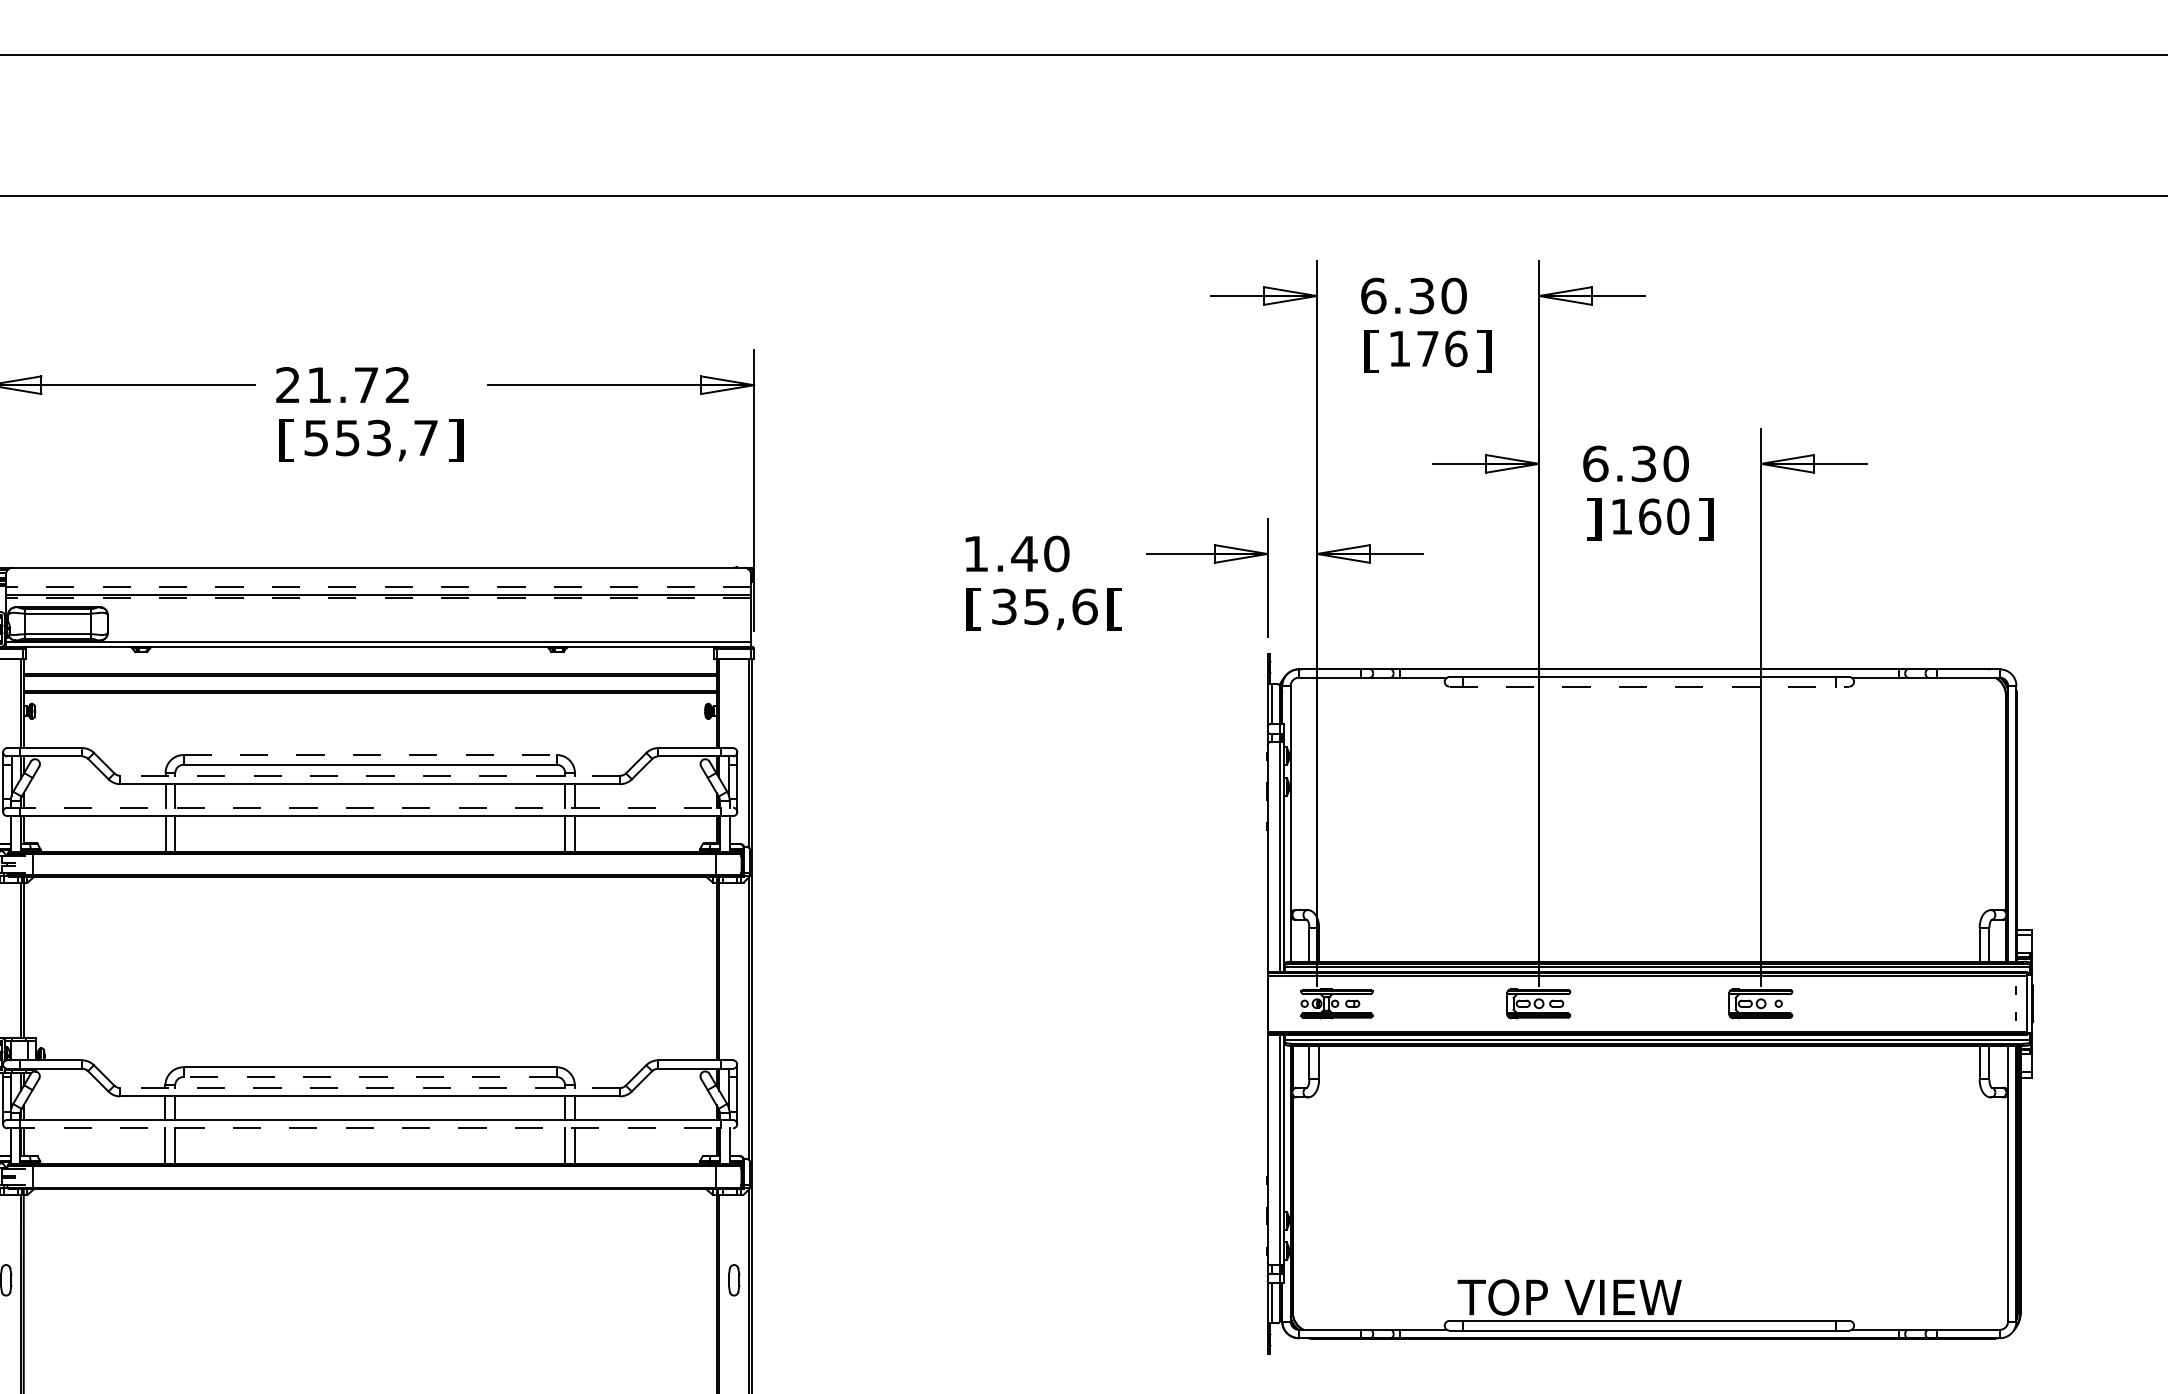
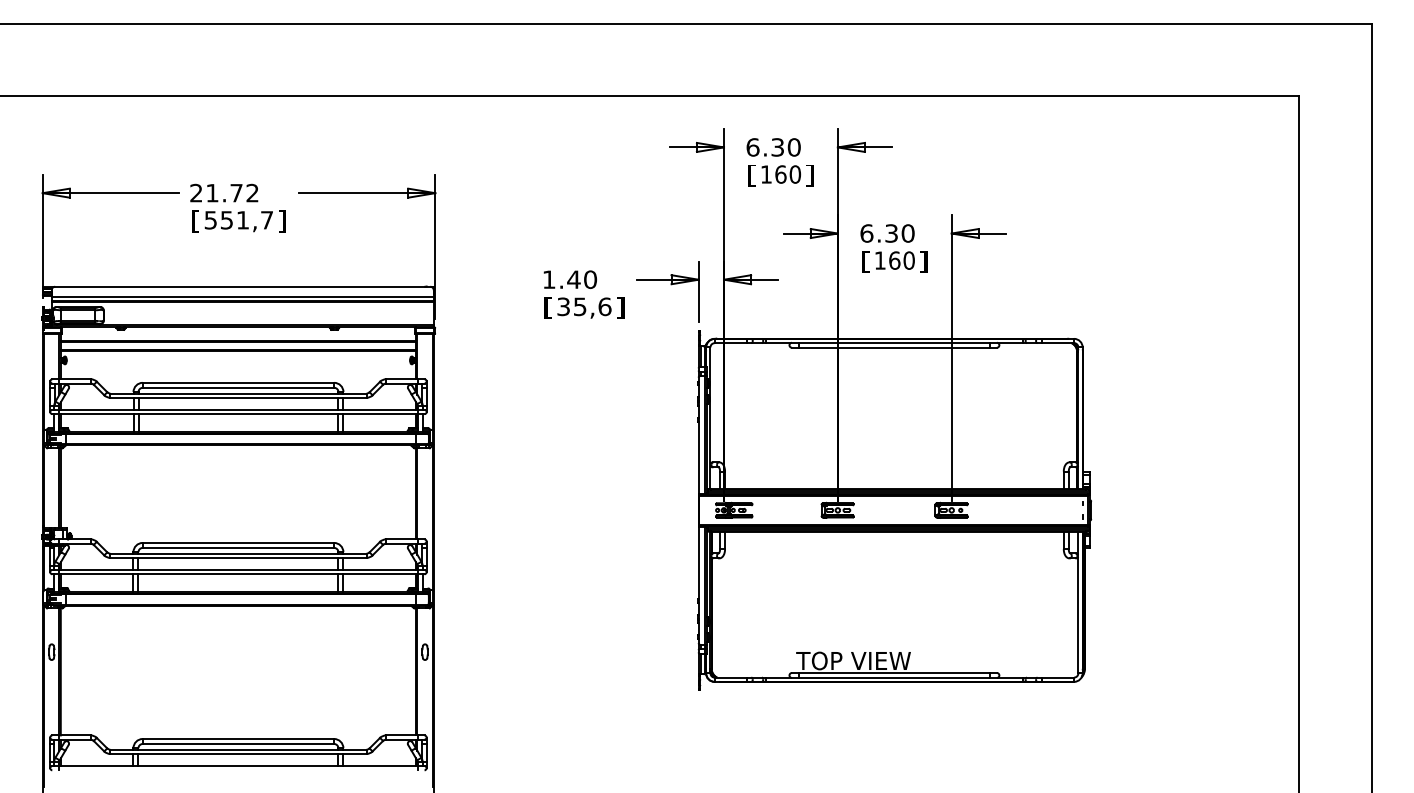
text: (1442, 348) -> (788, 174), 176 -> 160
text: (378, 438) -> (242, 220), 553,7 -> 551,7
text: (1592, 518) -> (865, 261), ] -> [
line: (378, 586) -> (242, 296), dashed -> solid
line: (378, 598) -> (242, 302), dashed -> solid
text: (1115, 608) -> (620, 307), [ -> ]
line: (1649, 686) -> (894, 347), dashed -> solid
line: (370, 754) -> (238, 382), dashed -> solid
line: (368, 775) -> (237, 393), dashed -> solid
line: (370, 807) -> (238, 409), dashed -> solid
line: (370, 1076) -> (238, 547), dashed -> solid
line: (368, 1087) -> (237, 553), dashed -> solid
line: (370, 1128) -> (238, 574), dashed -> solid

